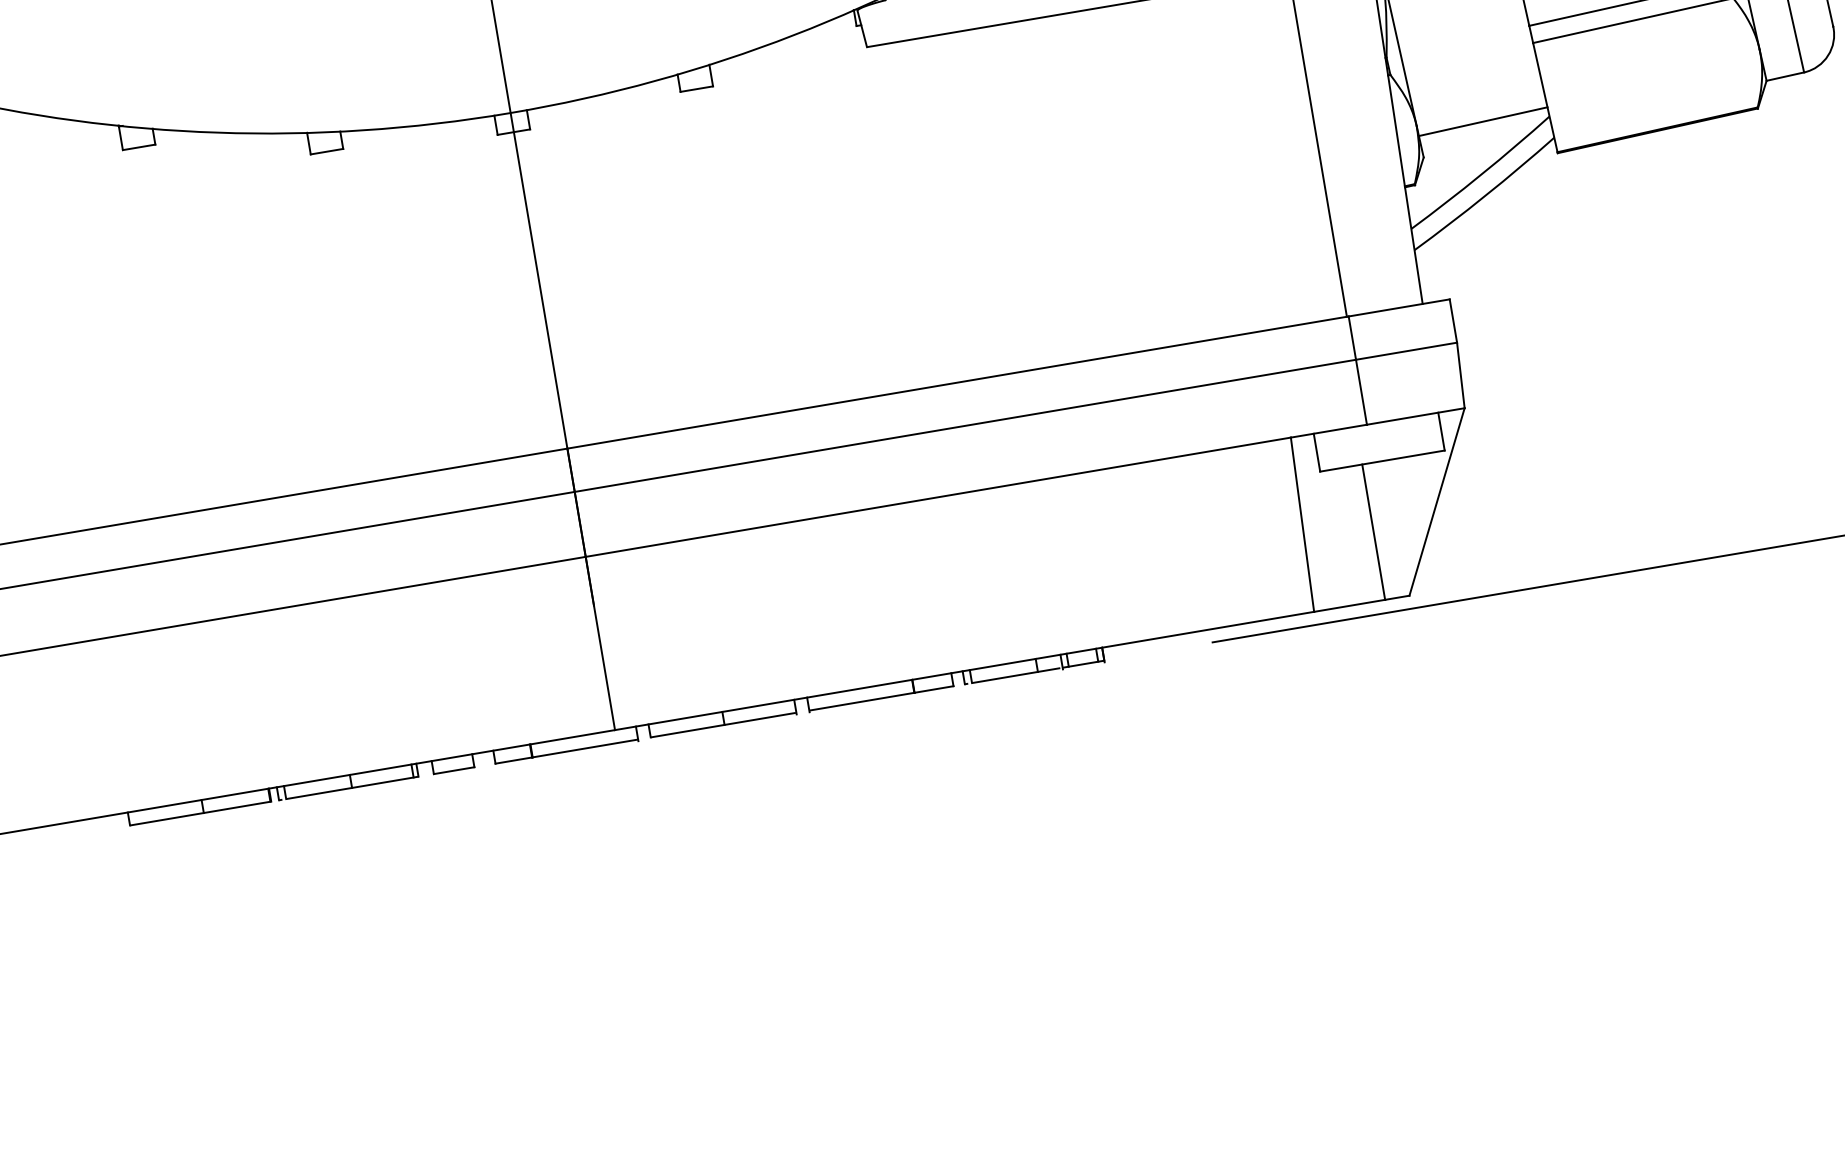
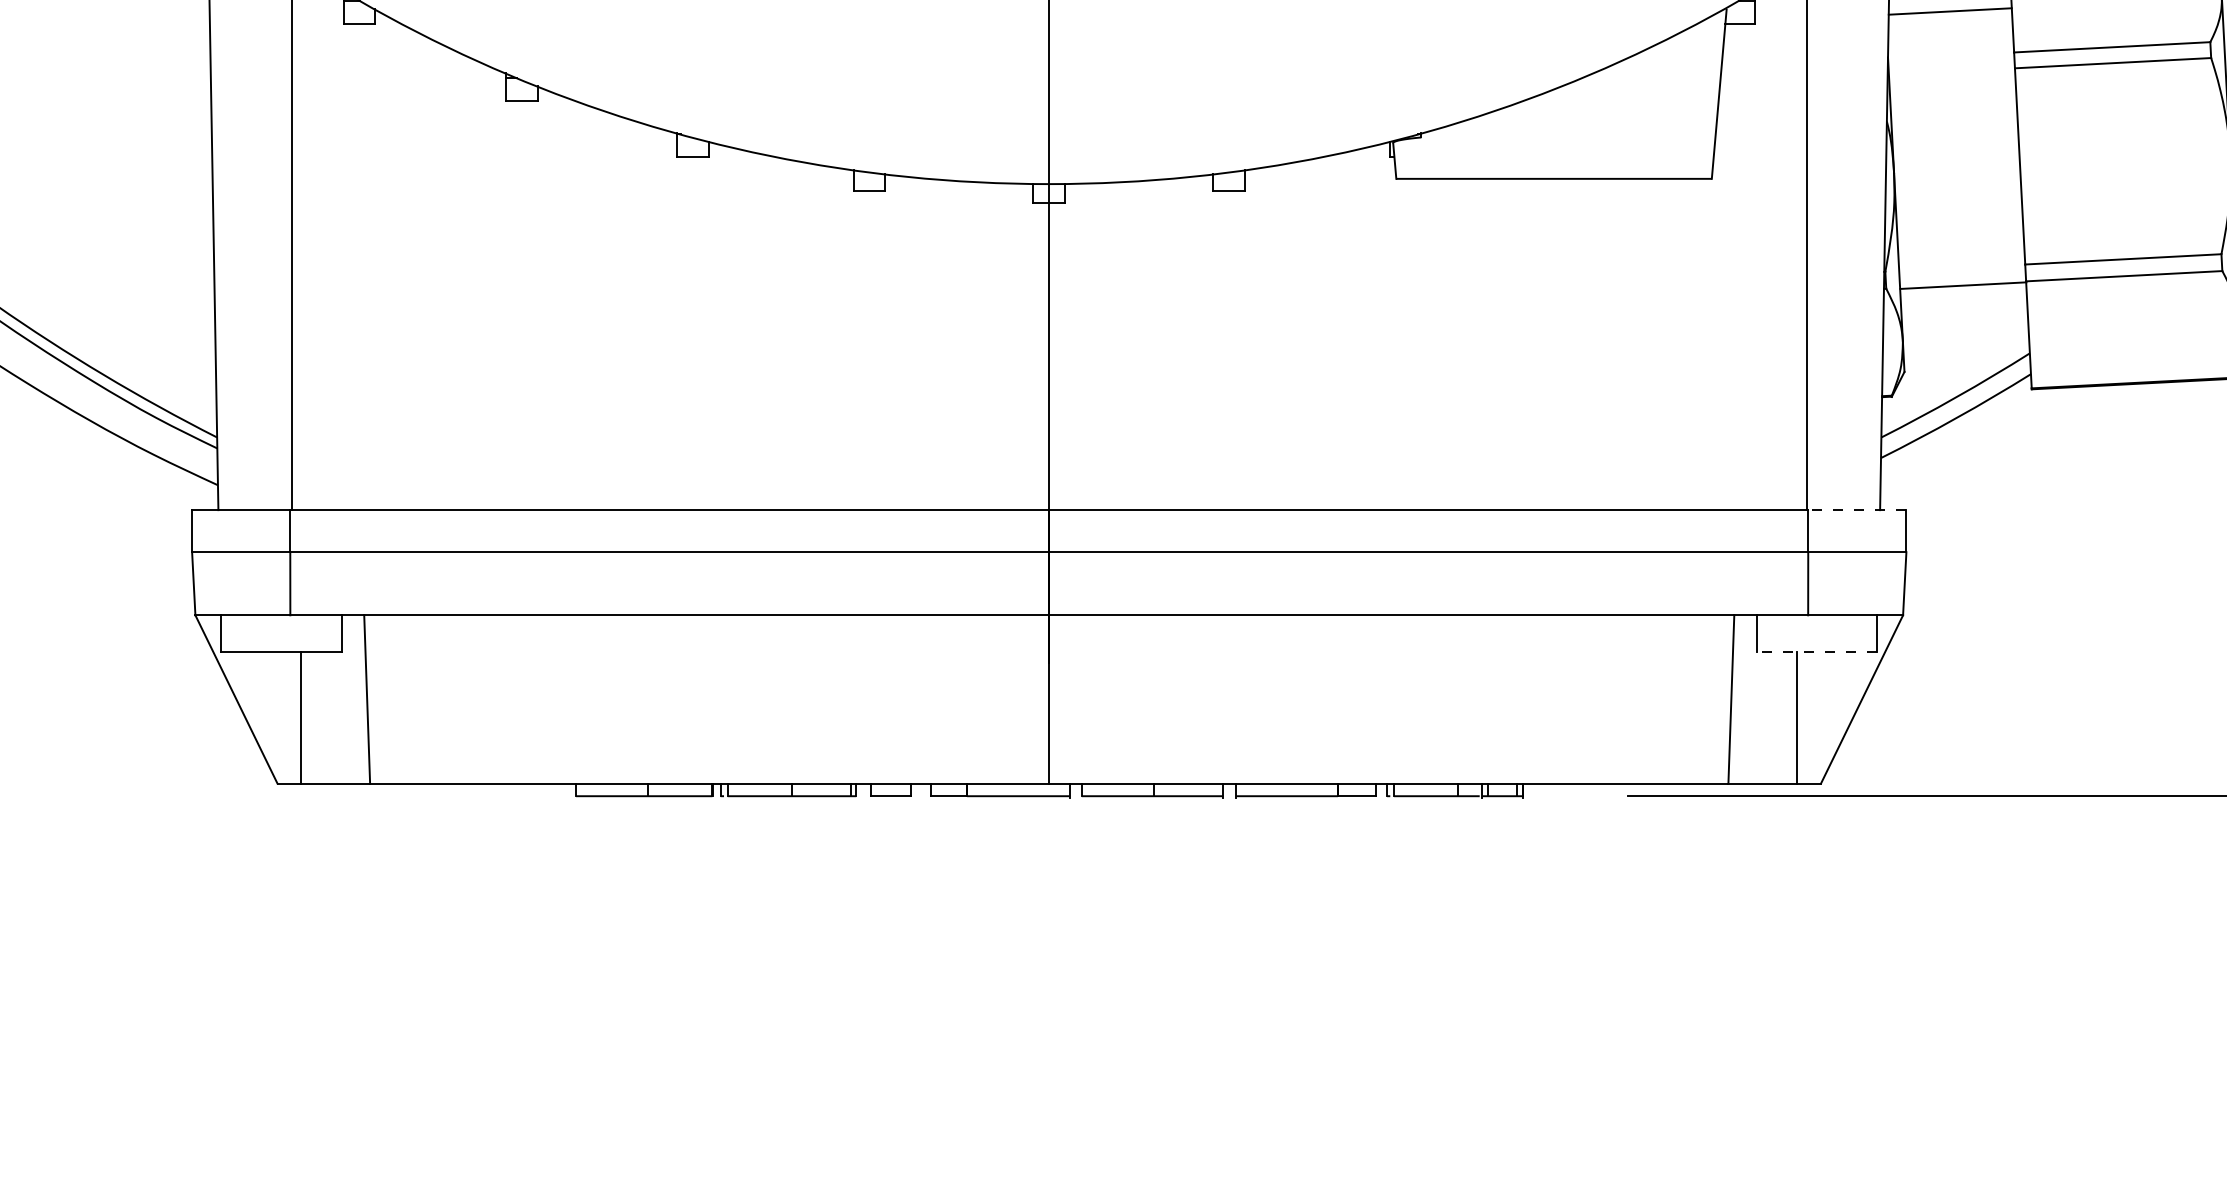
line: (1483, 121) -> (1963, 285), moved
line: (1398, 308) -> (1856, 510), solid -> dashed
line: (1381, 461) -> (1816, 652), solid -> dashed

